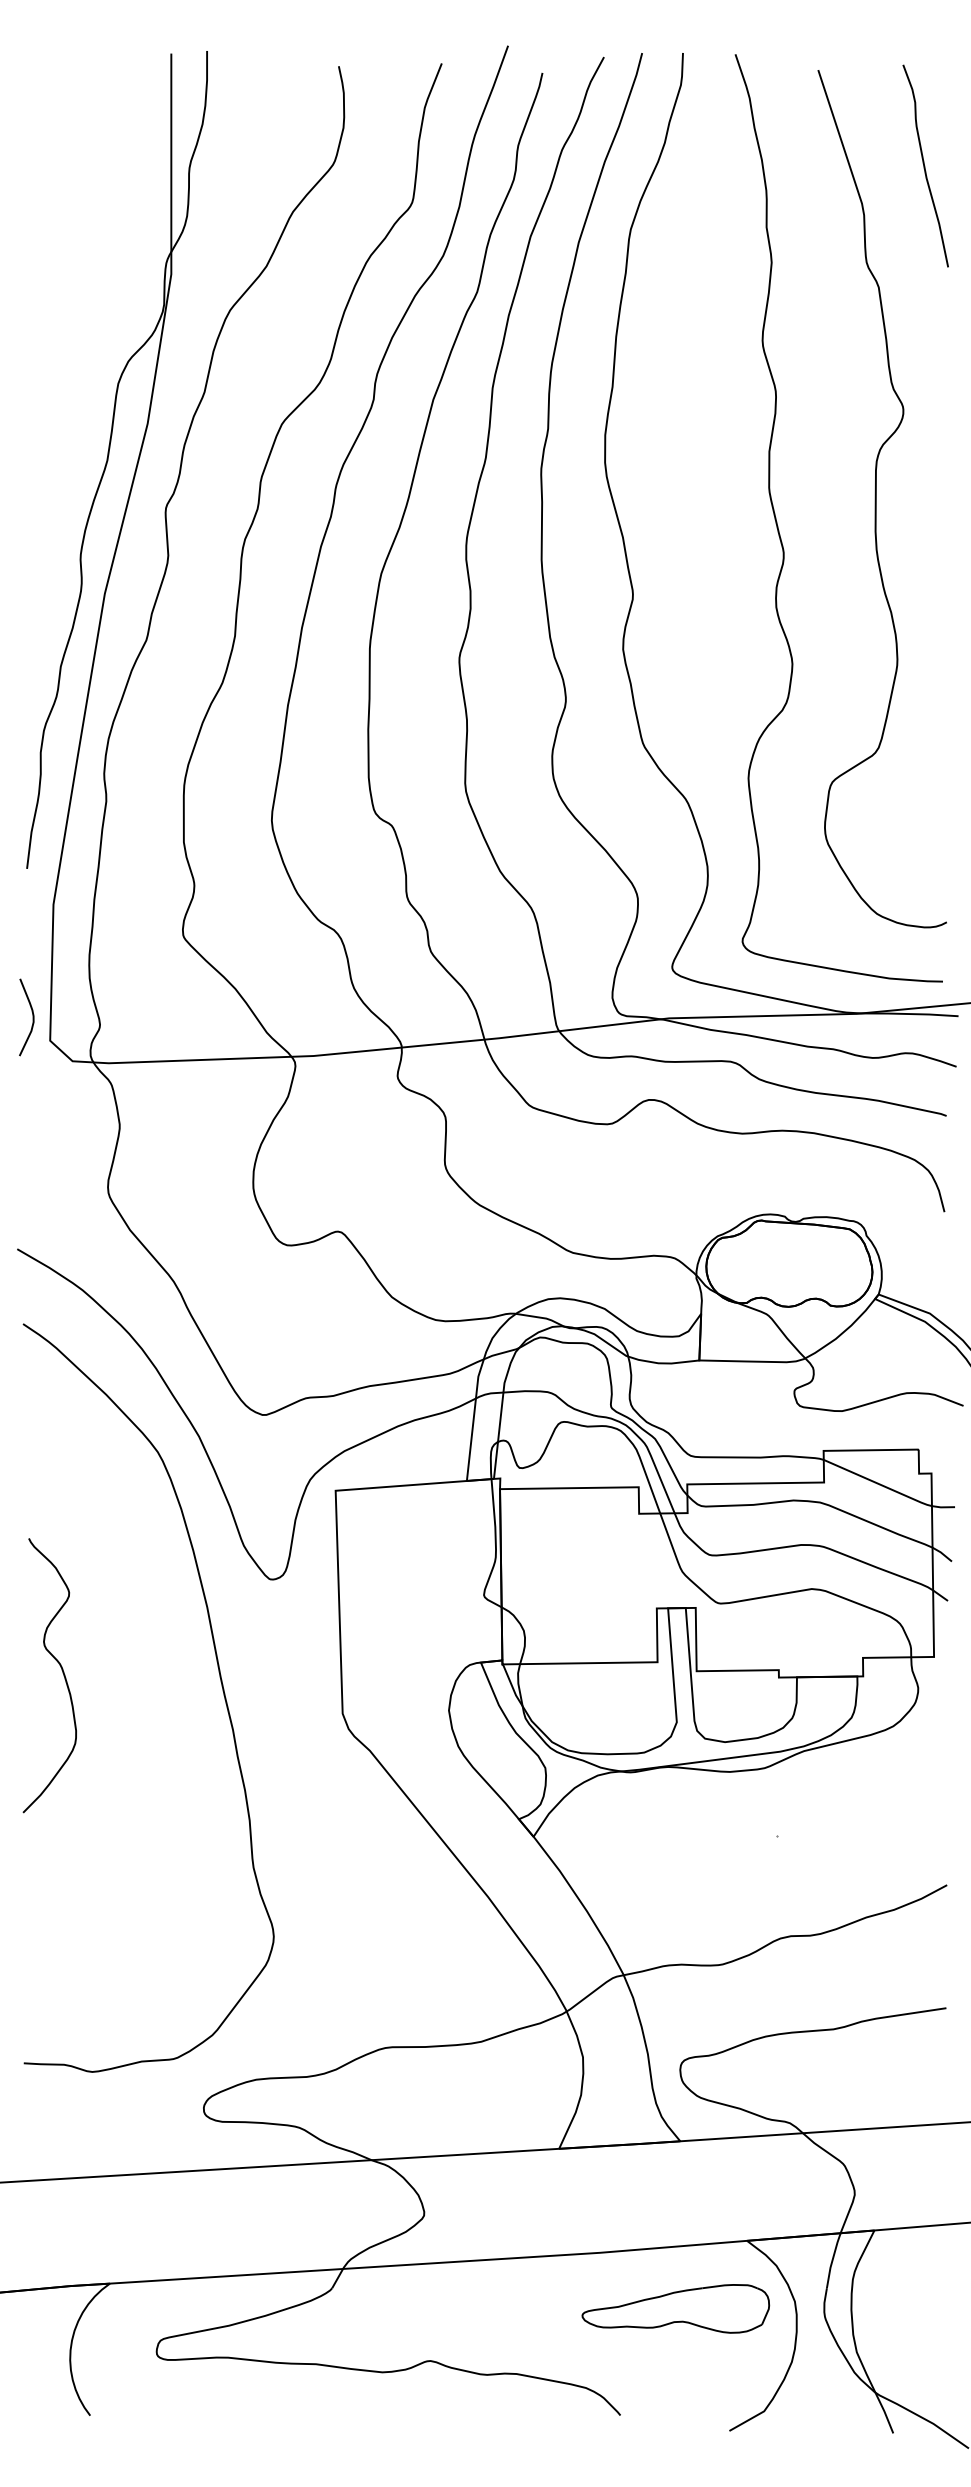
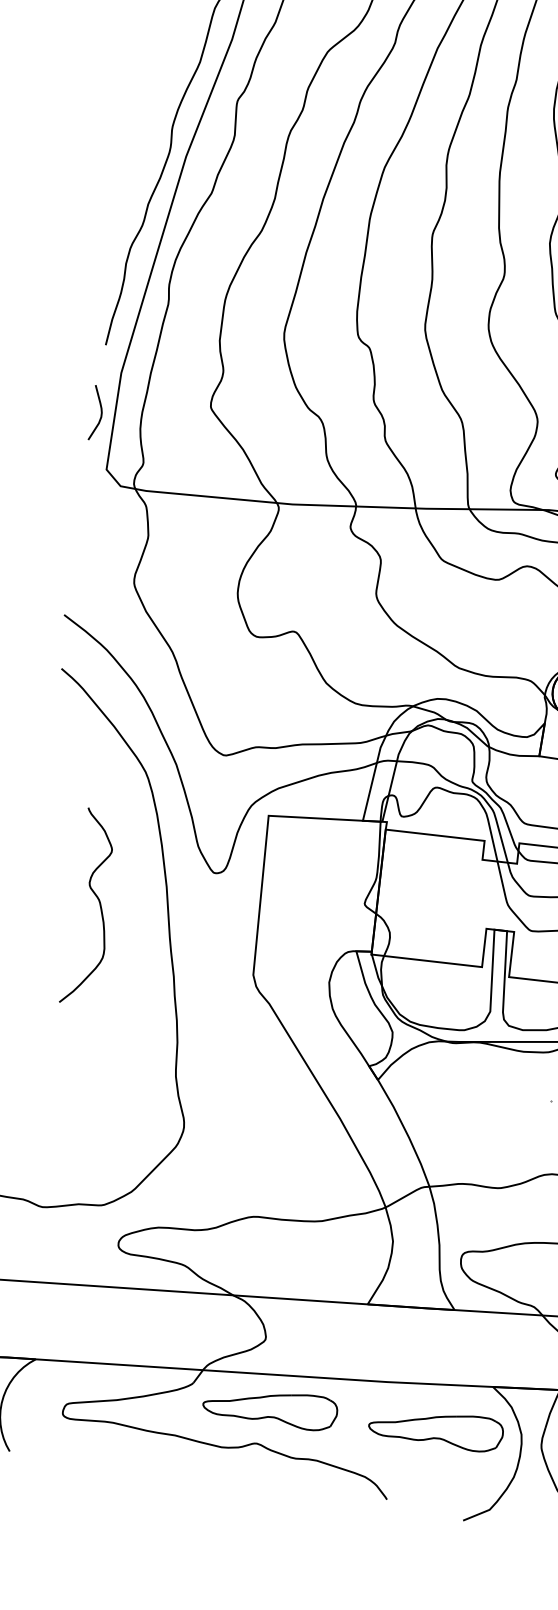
curve: (32, 1017) -> (100, 413), moved
curve: (61, 1670) -> (99, 904), moved
part: (442, 2308) -> (270, 1407), added

